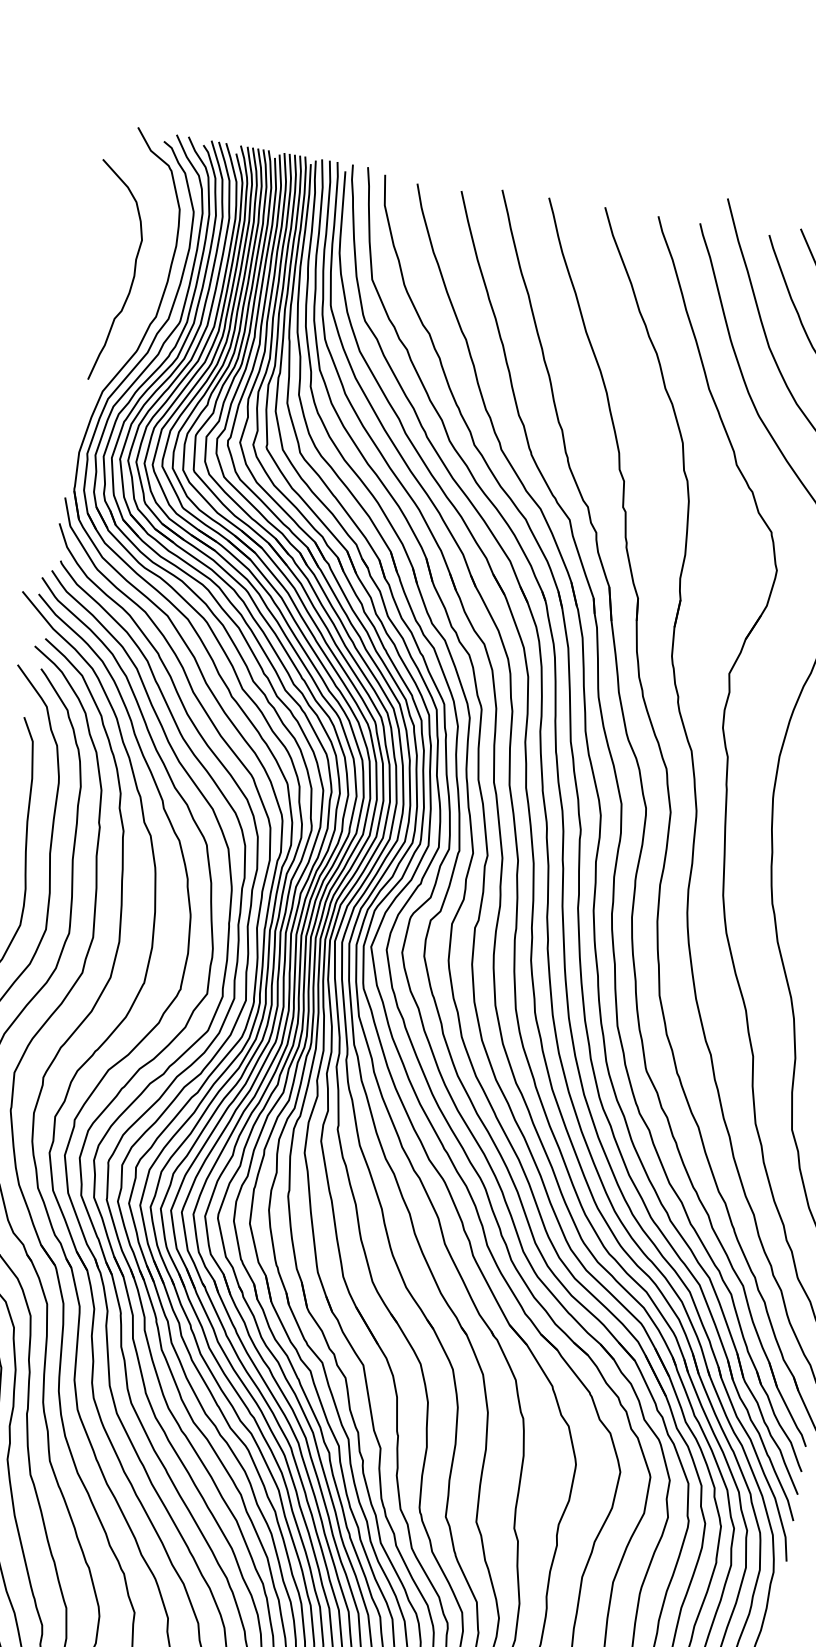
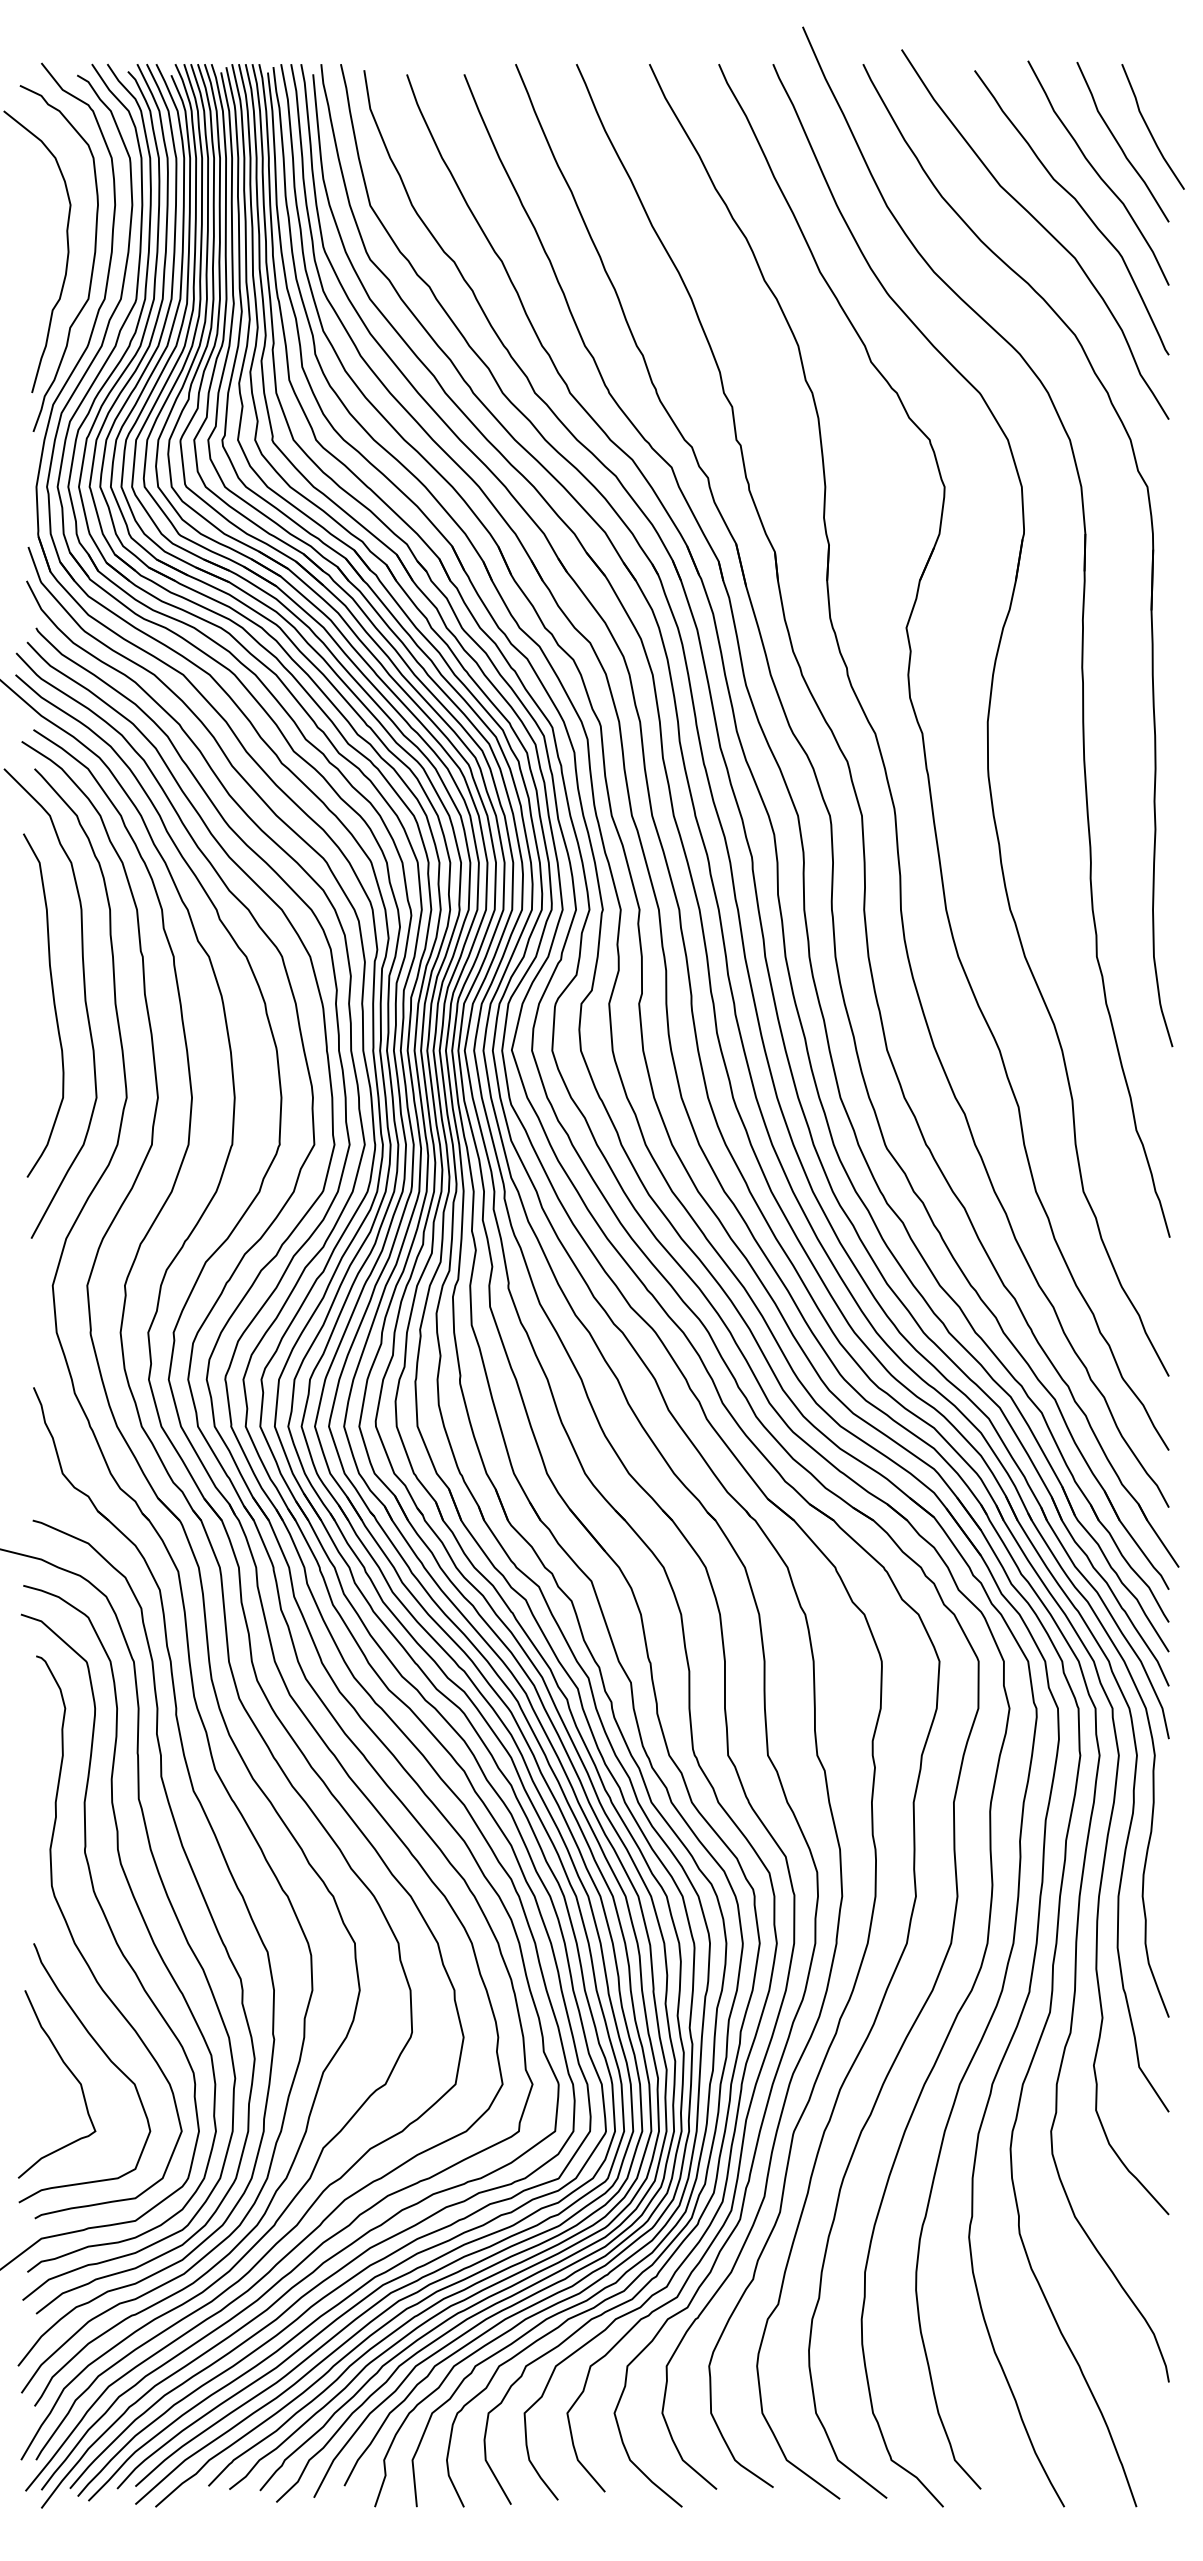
curve: (151, 287) -> (92, 262), added

